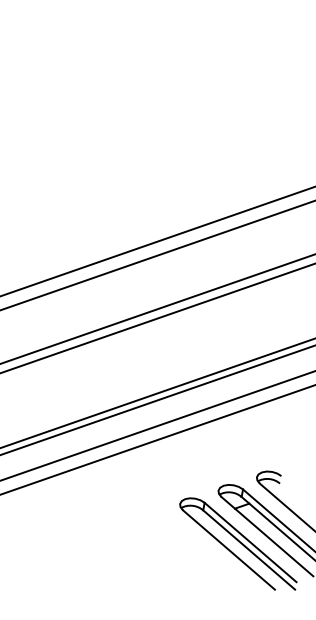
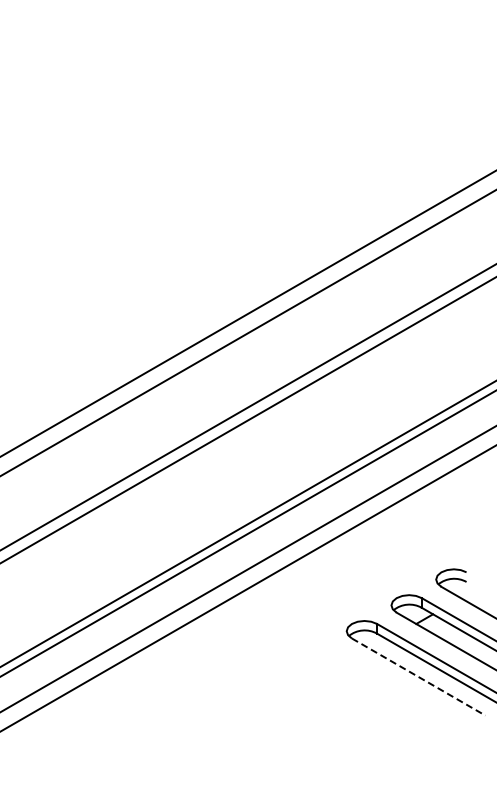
line: (229, 550) -> (419, 677), solid -> dashed

